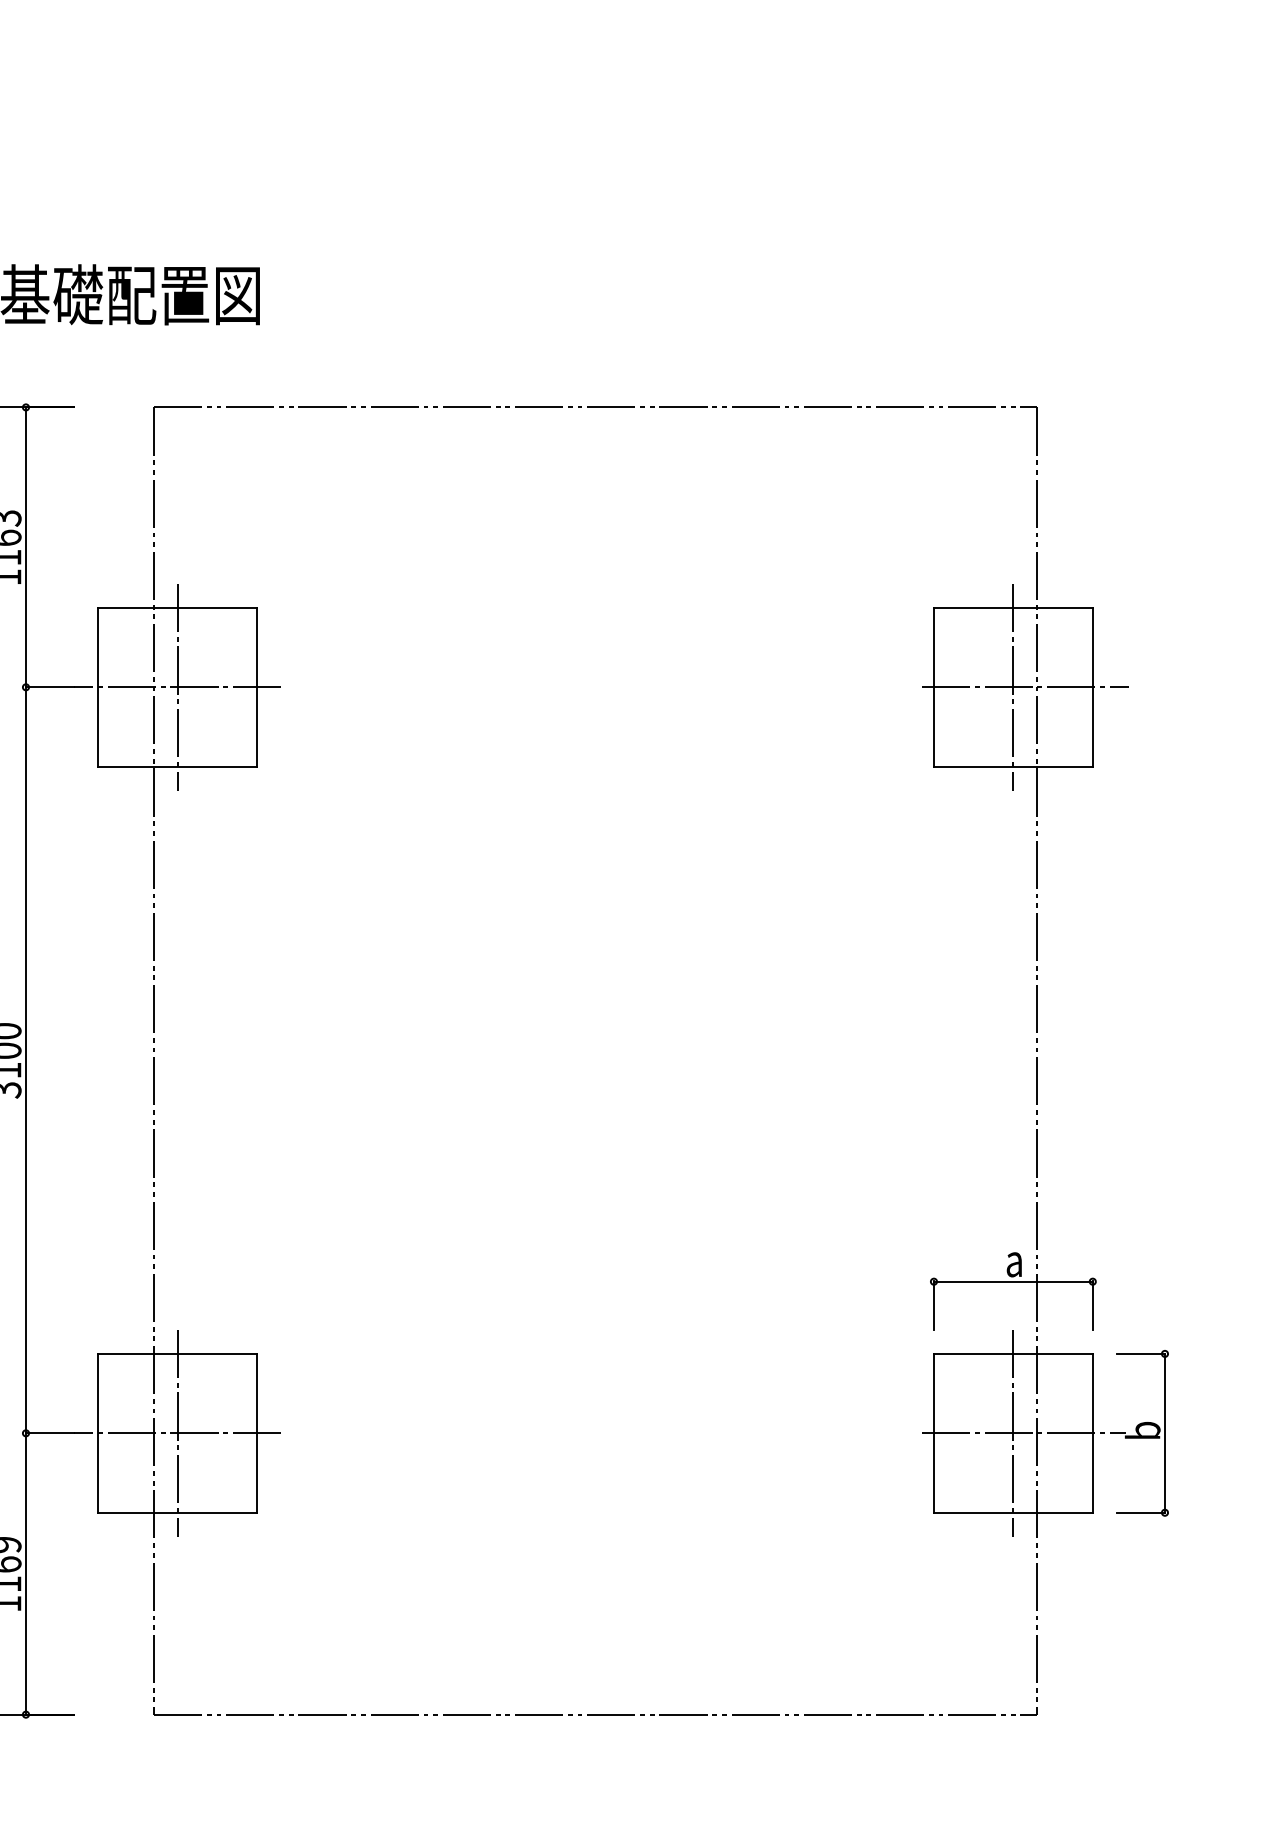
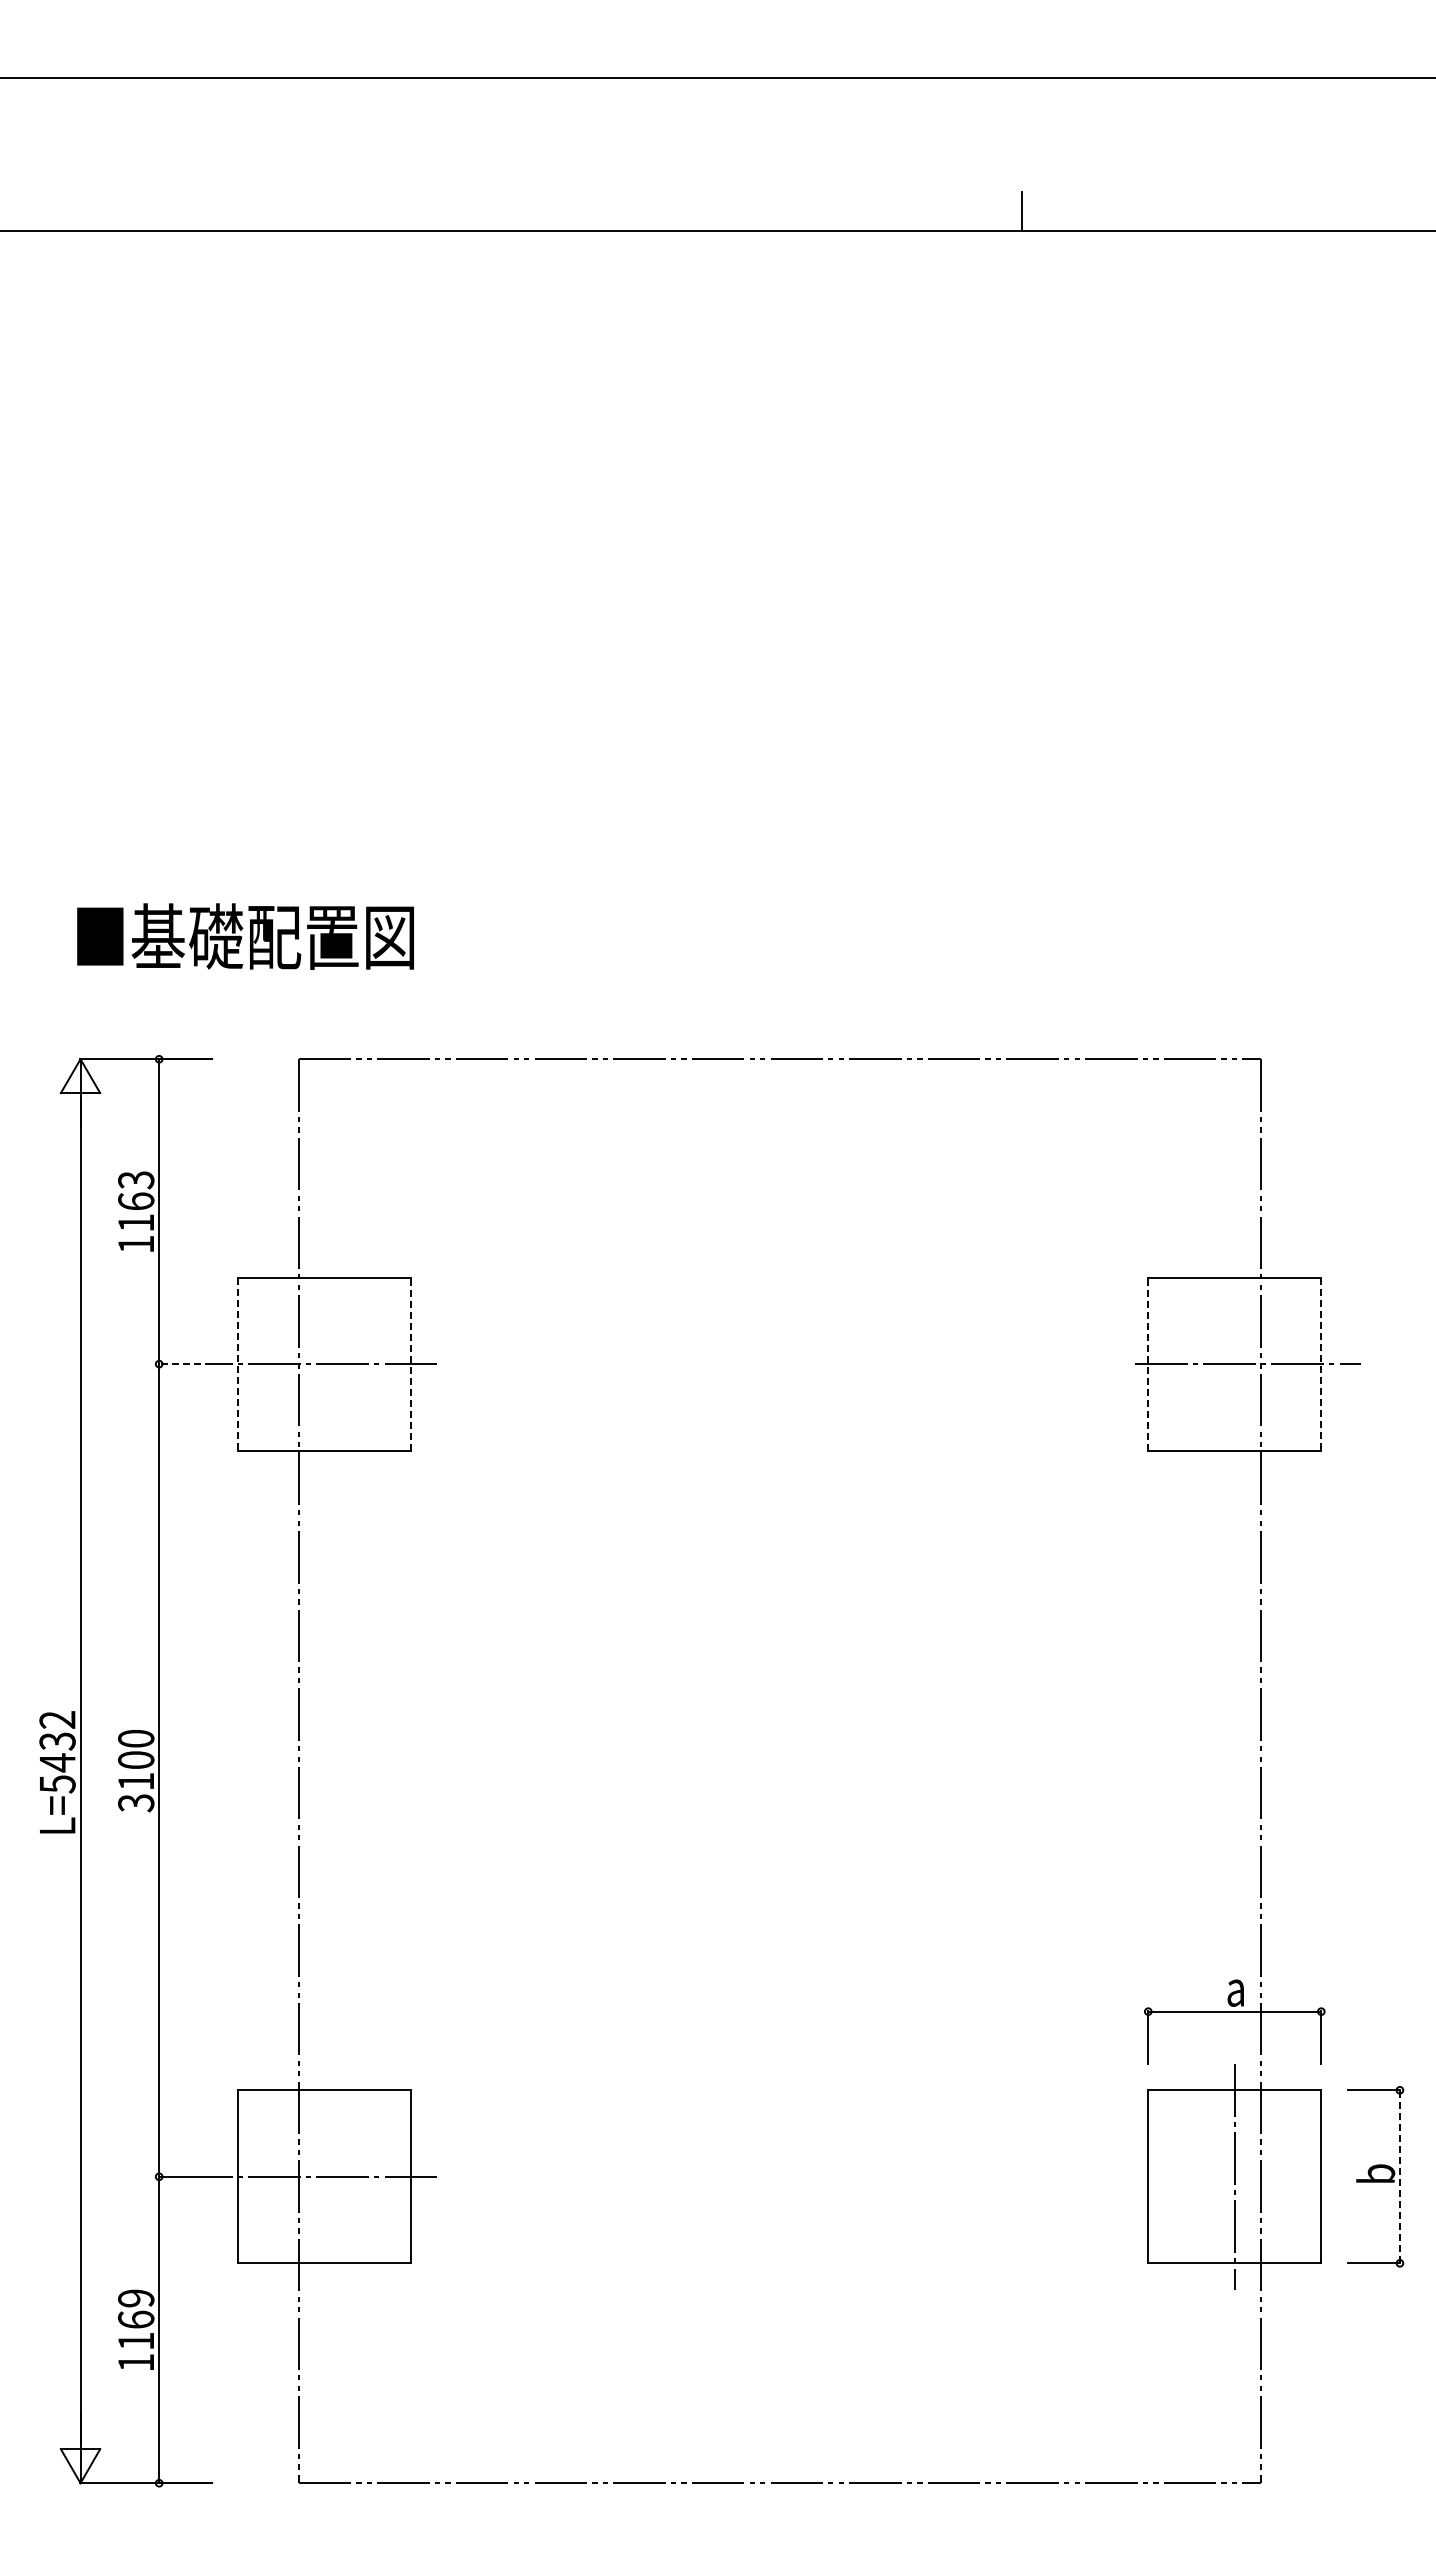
line: (177, 686) -> (324, 1363), removed
line: (1013, 686) -> (1234, 1363), removed
line: (49, 687) -> (184, 1364), solid -> dashed
line: (97, 687) -> (237, 1364), solid -> dashed
line: (256, 687) -> (410, 1364), solid -> dashed
line: (934, 687) -> (1148, 1364), solid -> dashed
line: (1092, 687) -> (1321, 1364), solid -> dashed
line: (177, 1433) -> (324, 2176), removed
line: (1024, 1433) -> (1246, 2176), removed
line: (1164, 1433) -> (1399, 2176), solid -> dashed

